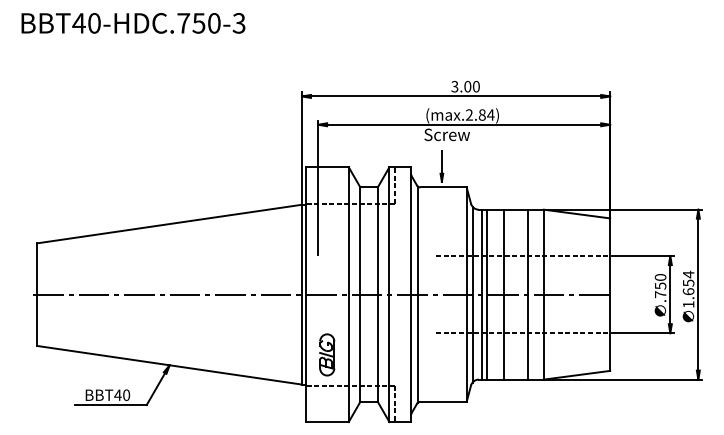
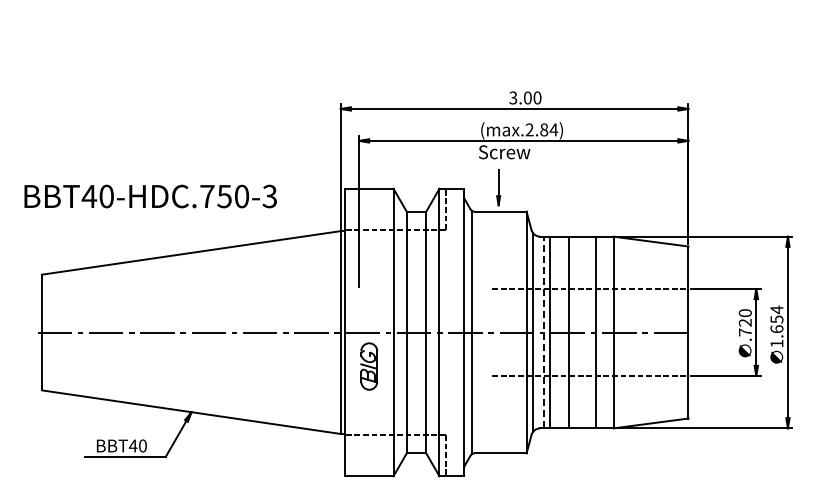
text: (133, 23) -> (150, 196), moved
text: (659, 285) -> (744, 322), .750 -> .720
line: (482, 294) -> (544, 332), solid -> dashed
part: (327, 354) -> (369, 366), moved

